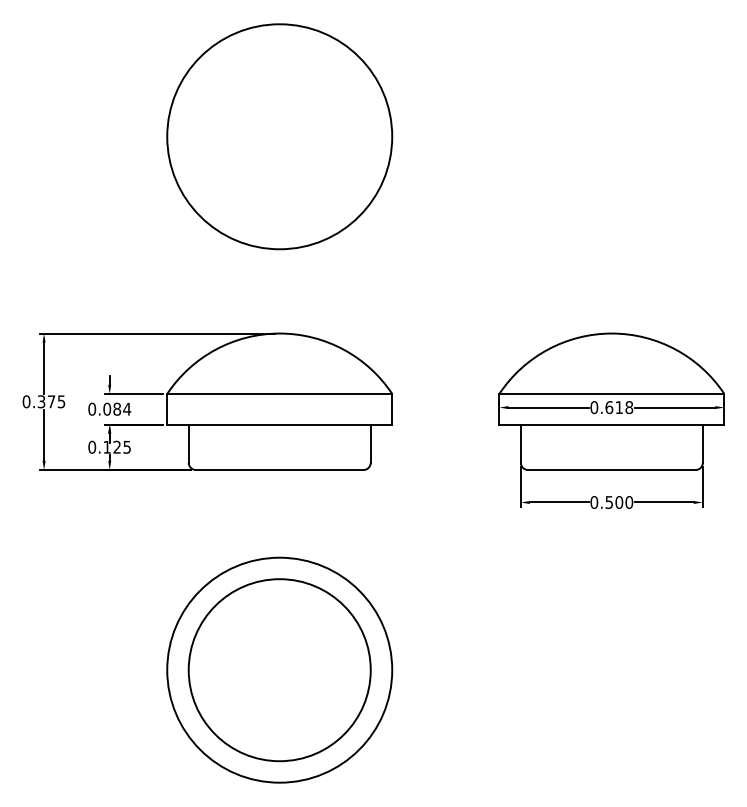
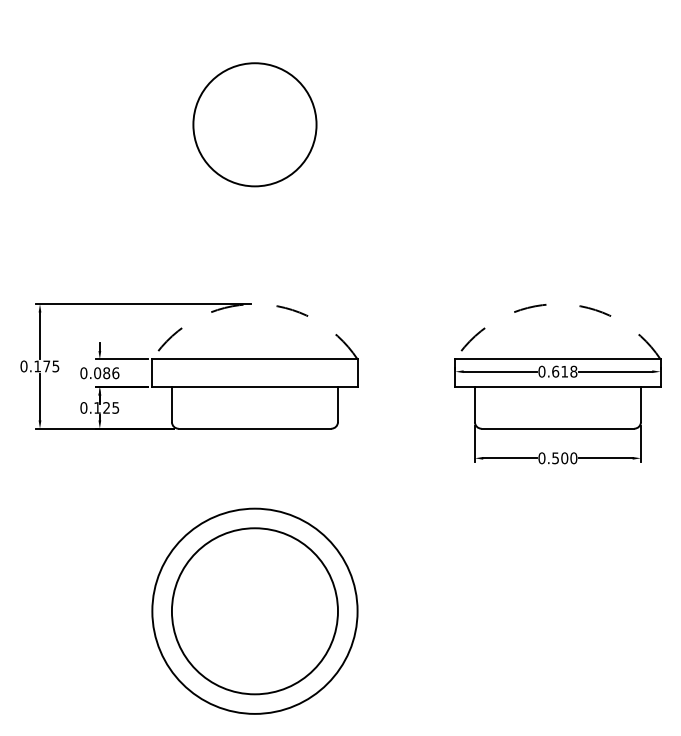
circle: (279, 136) -> (254, 124), size x0.6
arc: (279, 333) -> (254, 304), solid -> dashed
arc: (611, 333) -> (557, 304), solid -> dashed
text: (41, 401) -> (37, 366), 0.375 -> 0.175
text: (126, 409) -> (115, 373), 0.084 -> 0.086

